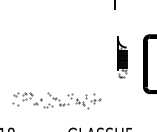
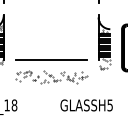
part: (122, 57) -> (104, 42), size x1.67
line: (55, 78) -> (50, 59), added

